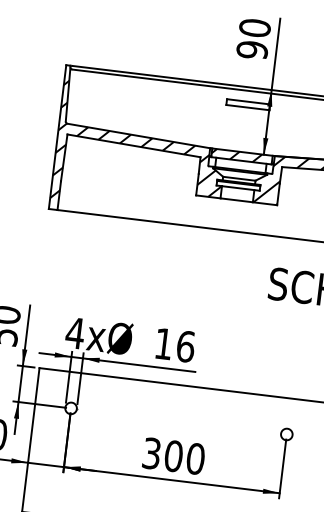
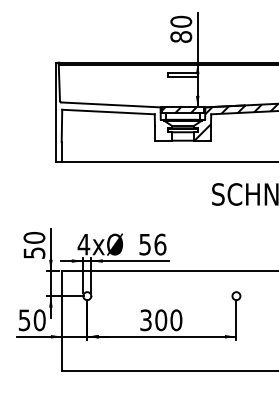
text: (252, 49) -> (181, 36), 90 -> 80
hatch: (140, 148) -> (113, 113), removed
text: (162, 343) -> (144, 244), 16 -> 56

